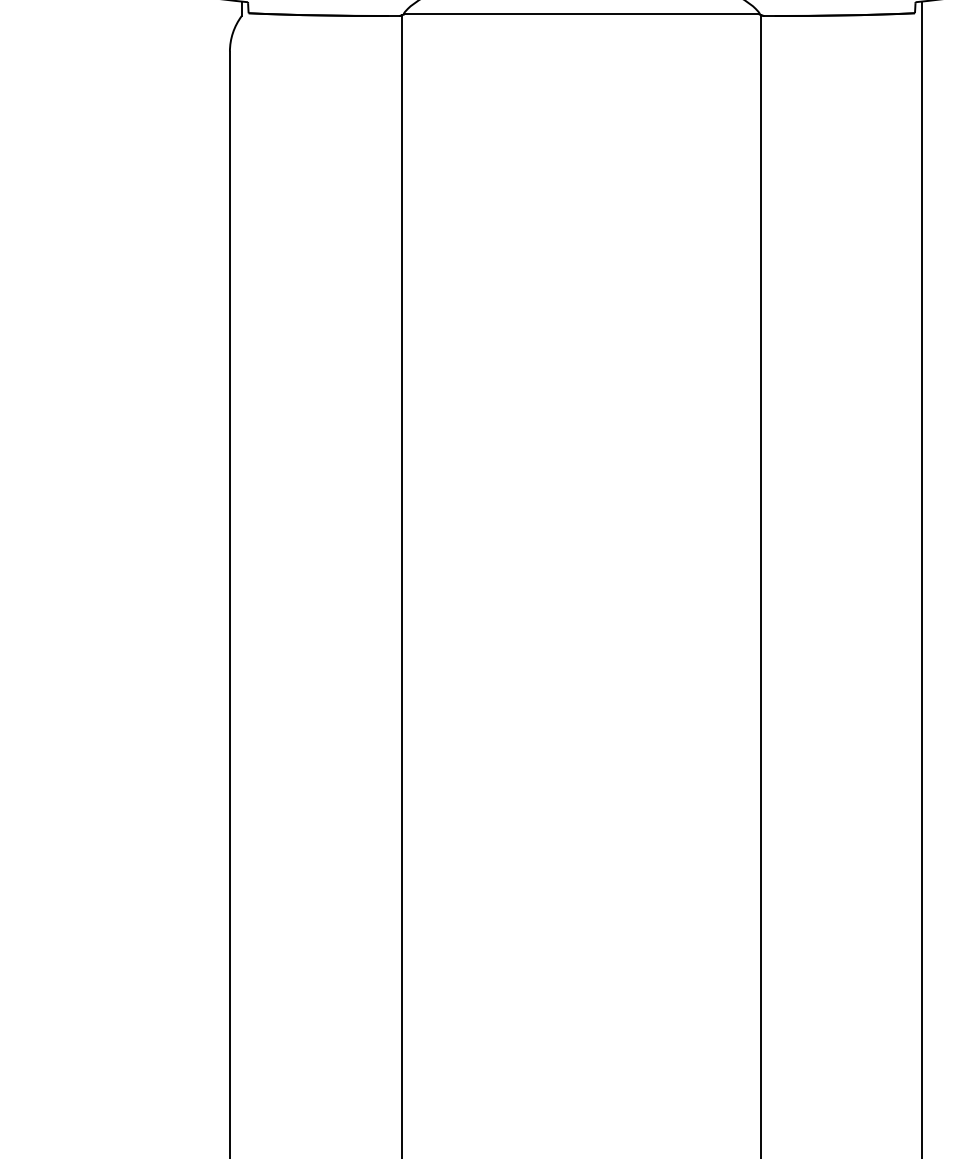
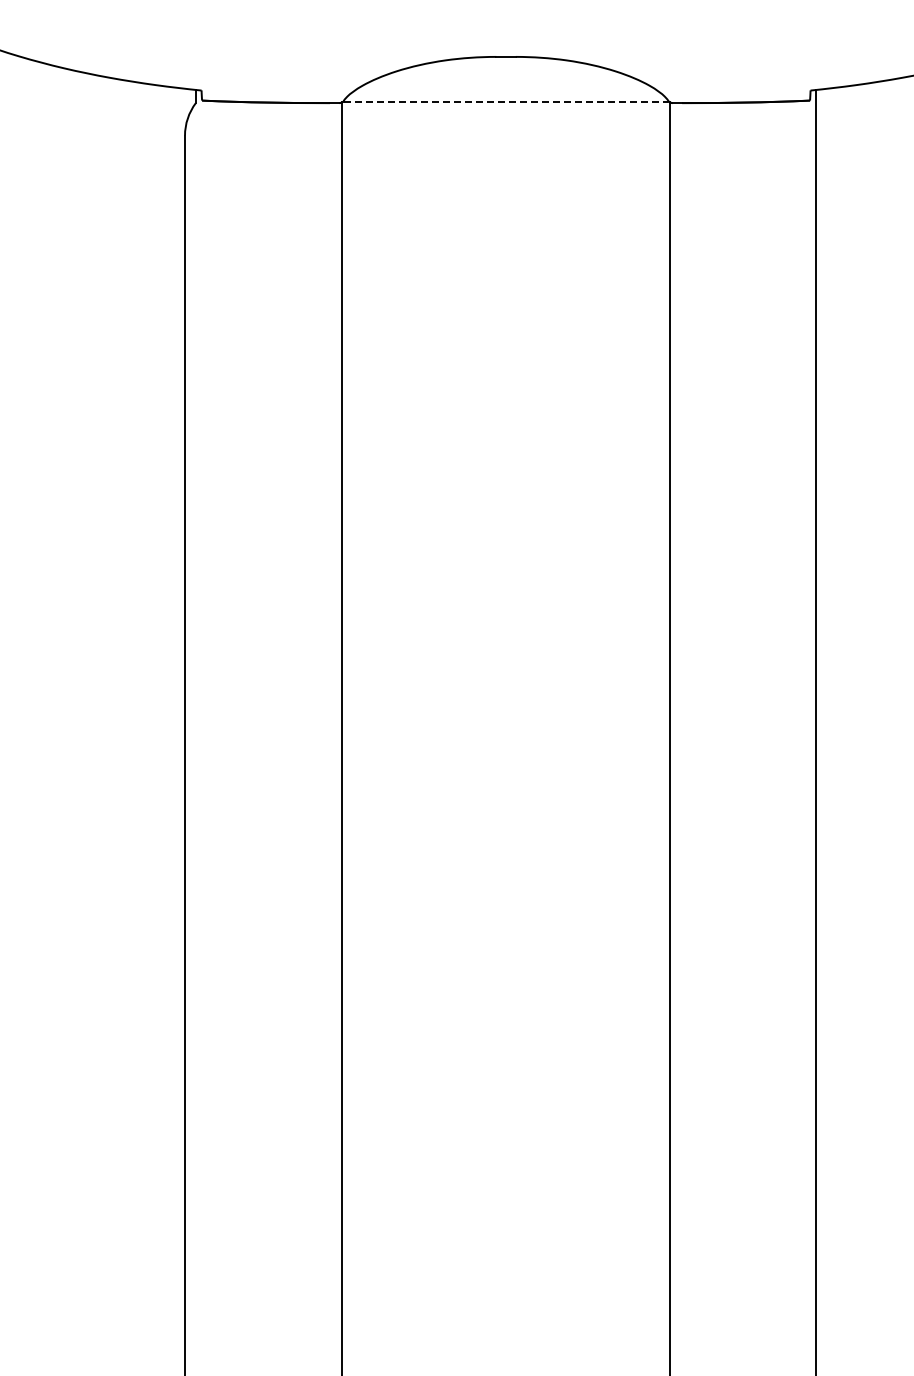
line: (582, 14) -> (506, 101), solid -> dashed

